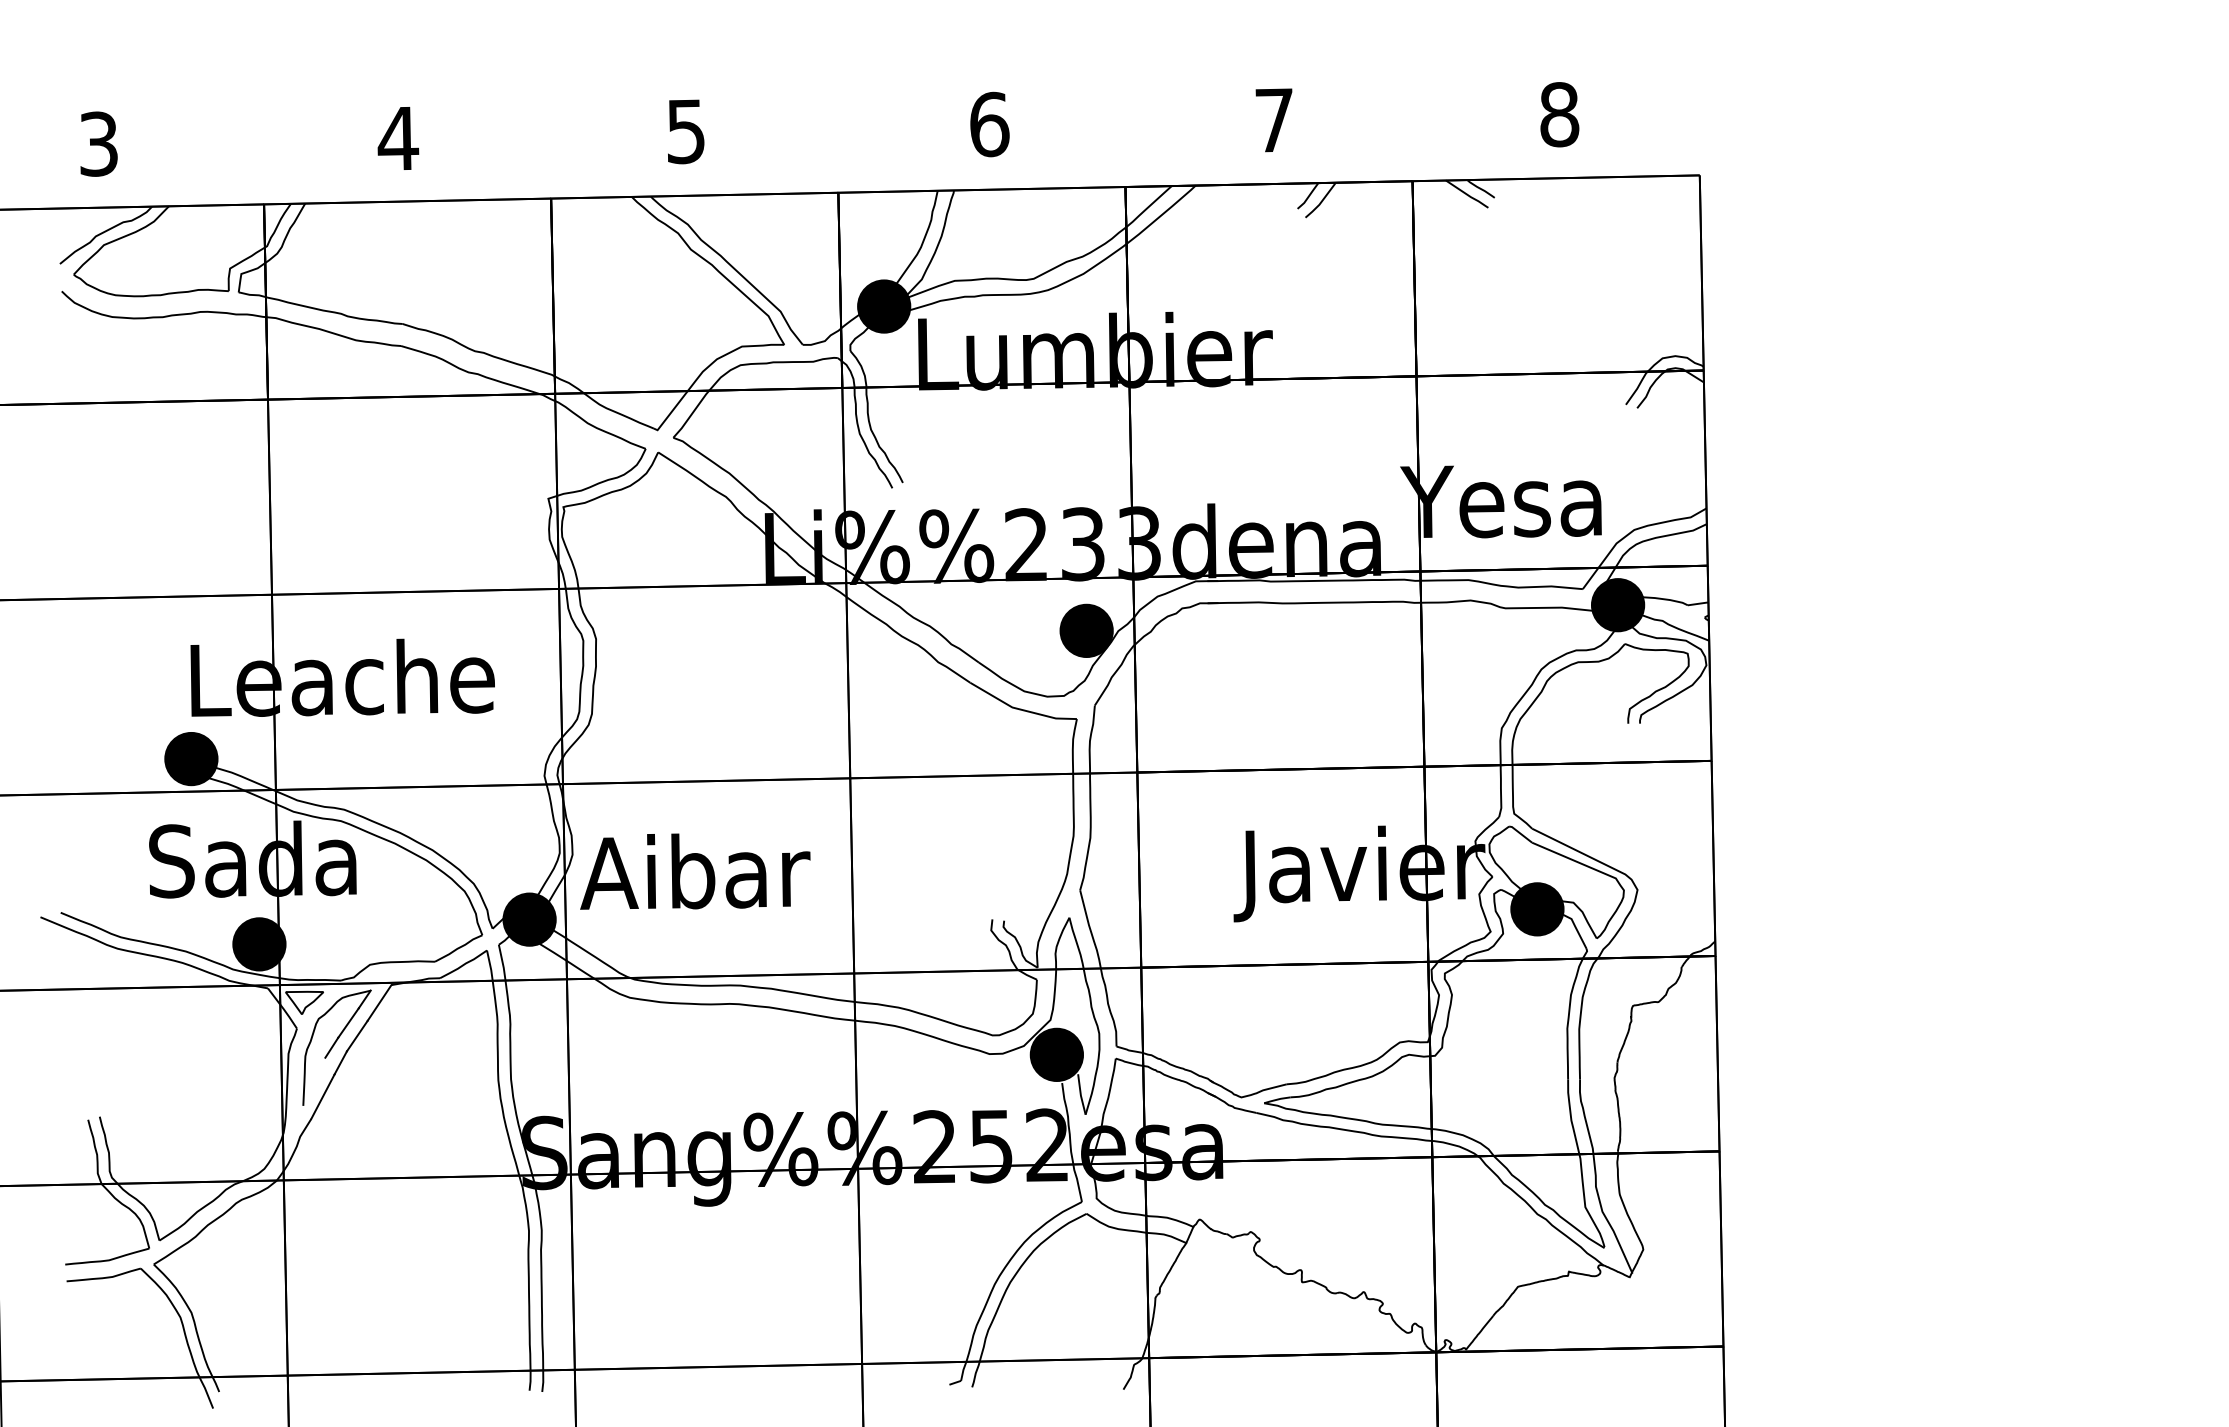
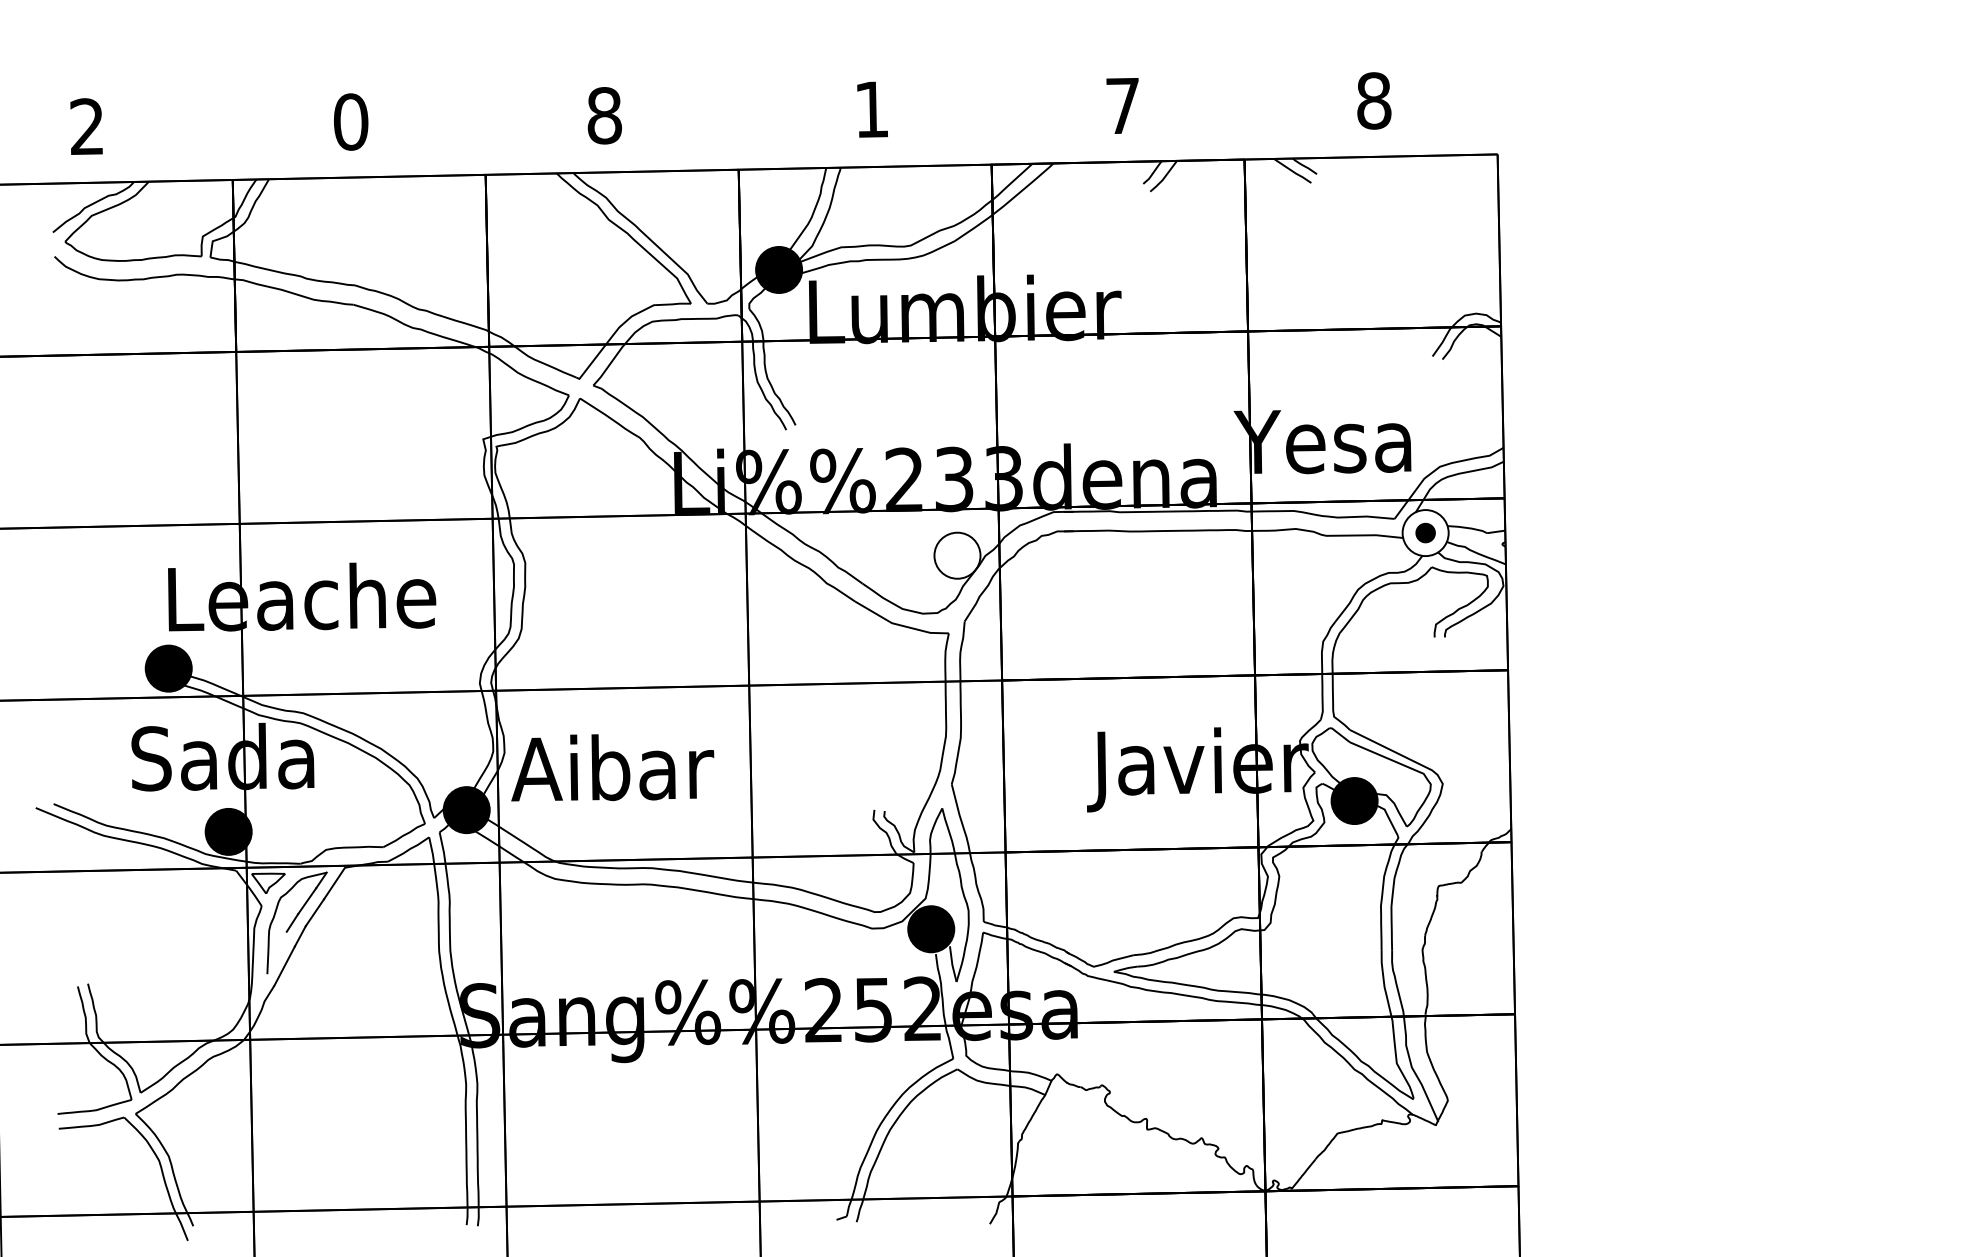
text: (989, 124) -> (871, 109), 6 -> 1
text: (686, 131) -> (604, 115), 5 -> 8
text: (398, 138) -> (351, 121), 4 -> 0
text: (98, 143) -> (86, 126), 3 -> 2
fill: (1617, 605) -> (1425, 533), removed
fill: (1086, 630) -> (957, 555), removed

